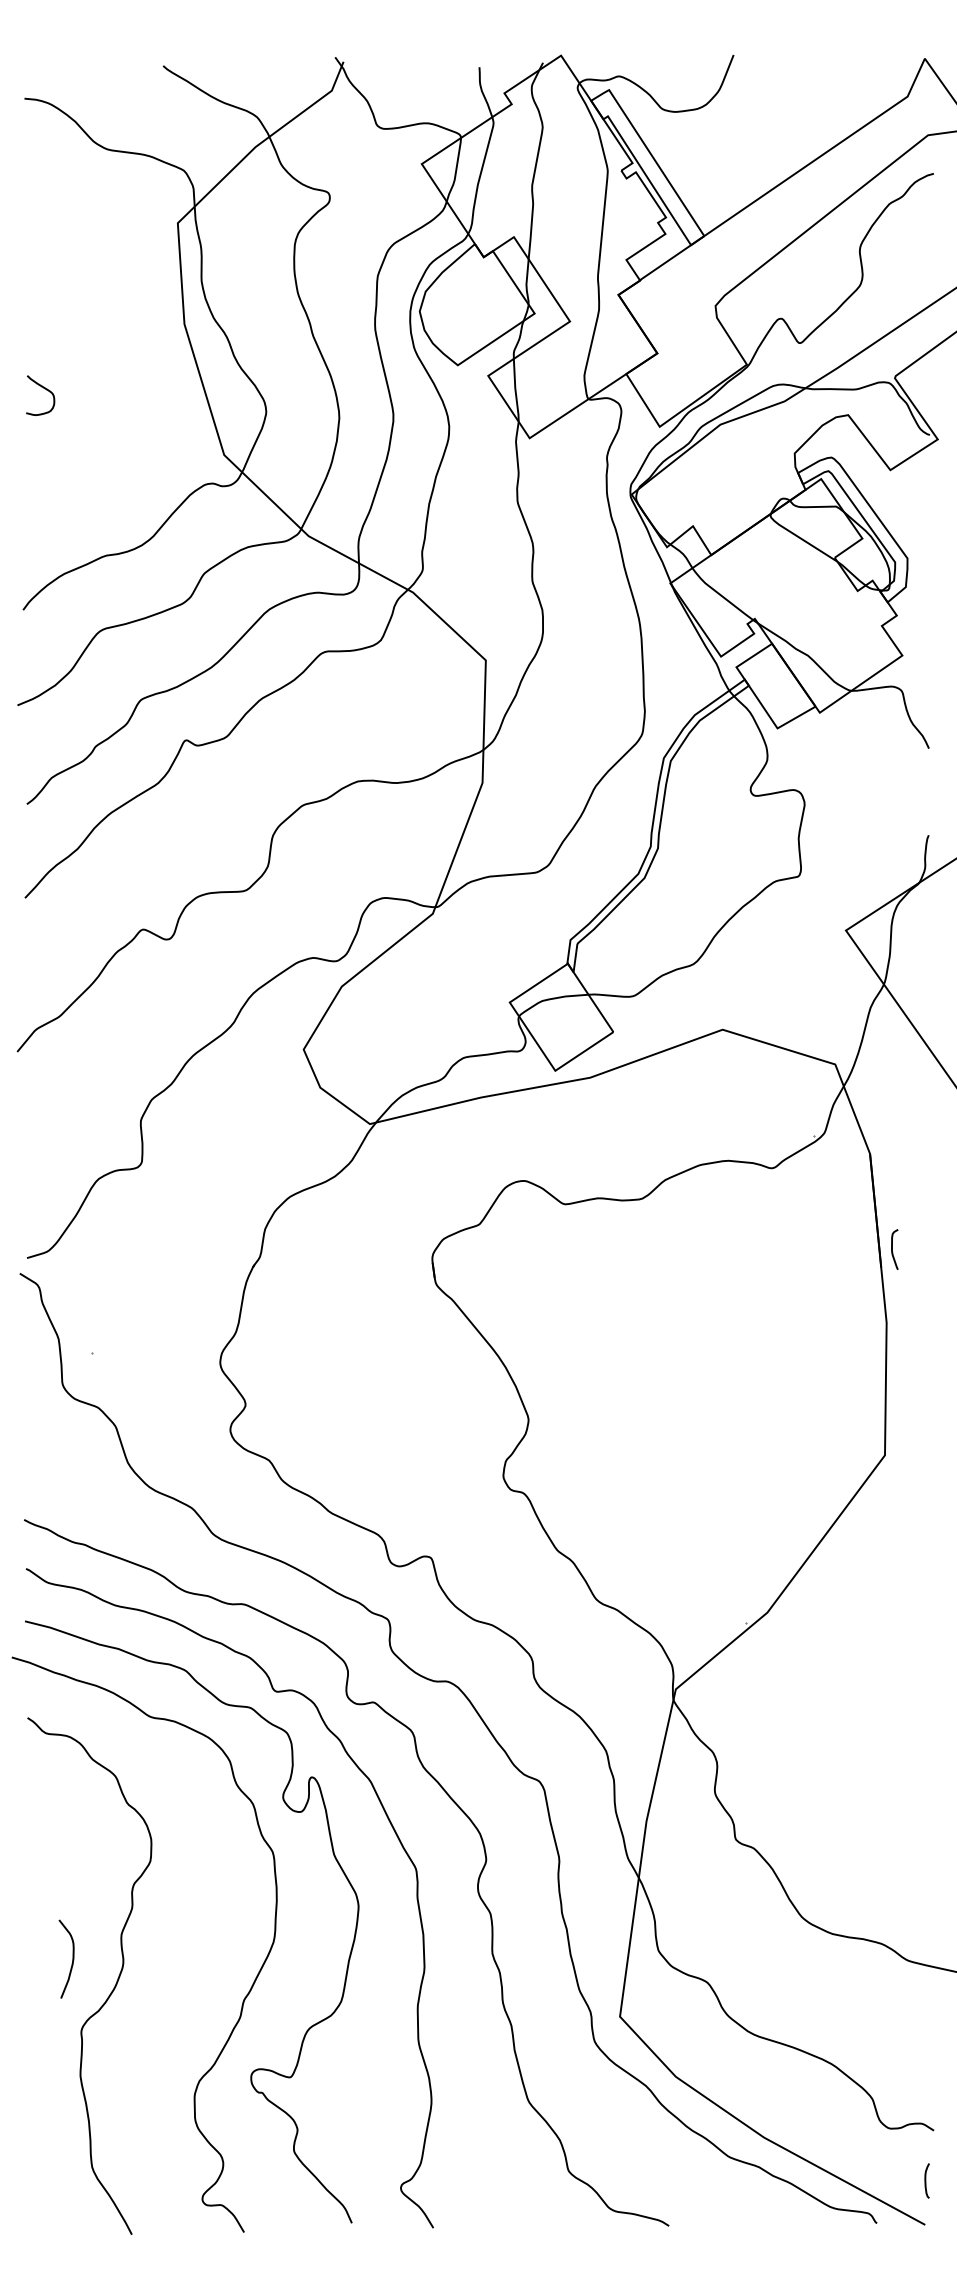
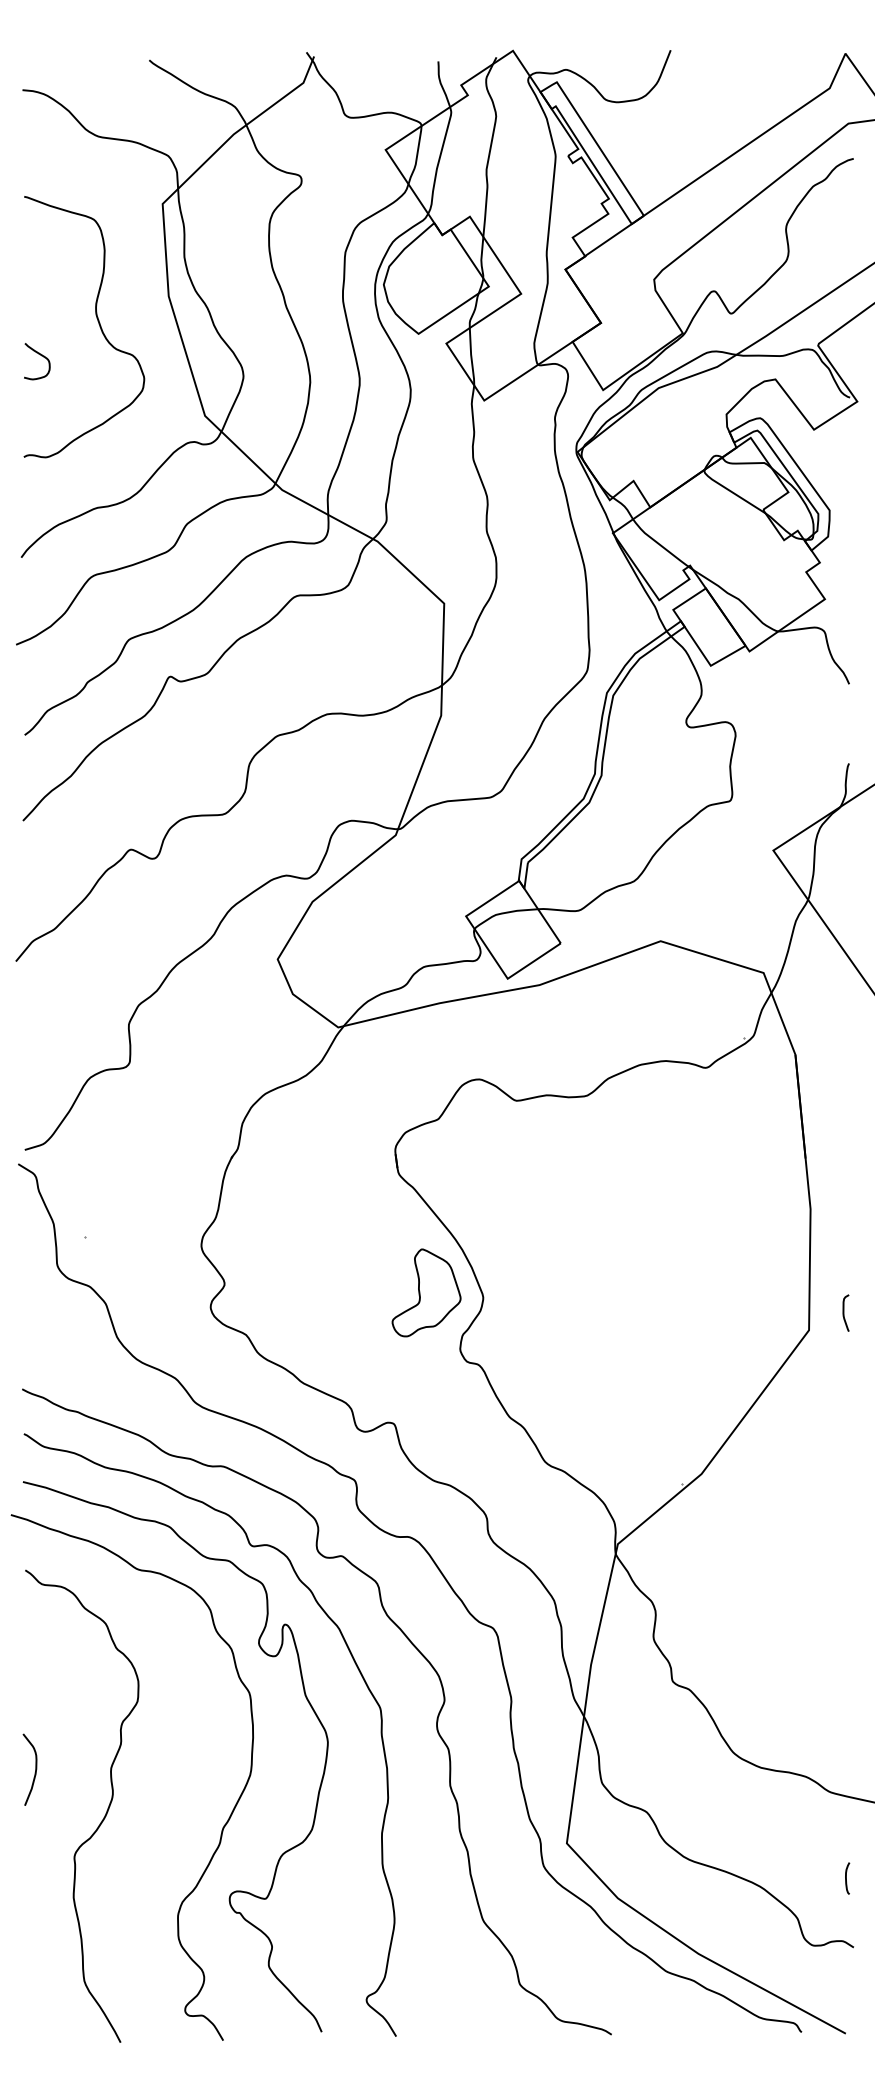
curve: (106, 351) -> (97, 321), added
curve: (893, 1248) -> (844, 1312), moved
part: (466, 1414) -> (426, 1292), added
curve: (71, 1962) -> (34, 1772), moved
curve: (925, 2180) -> (846, 1878), moved

